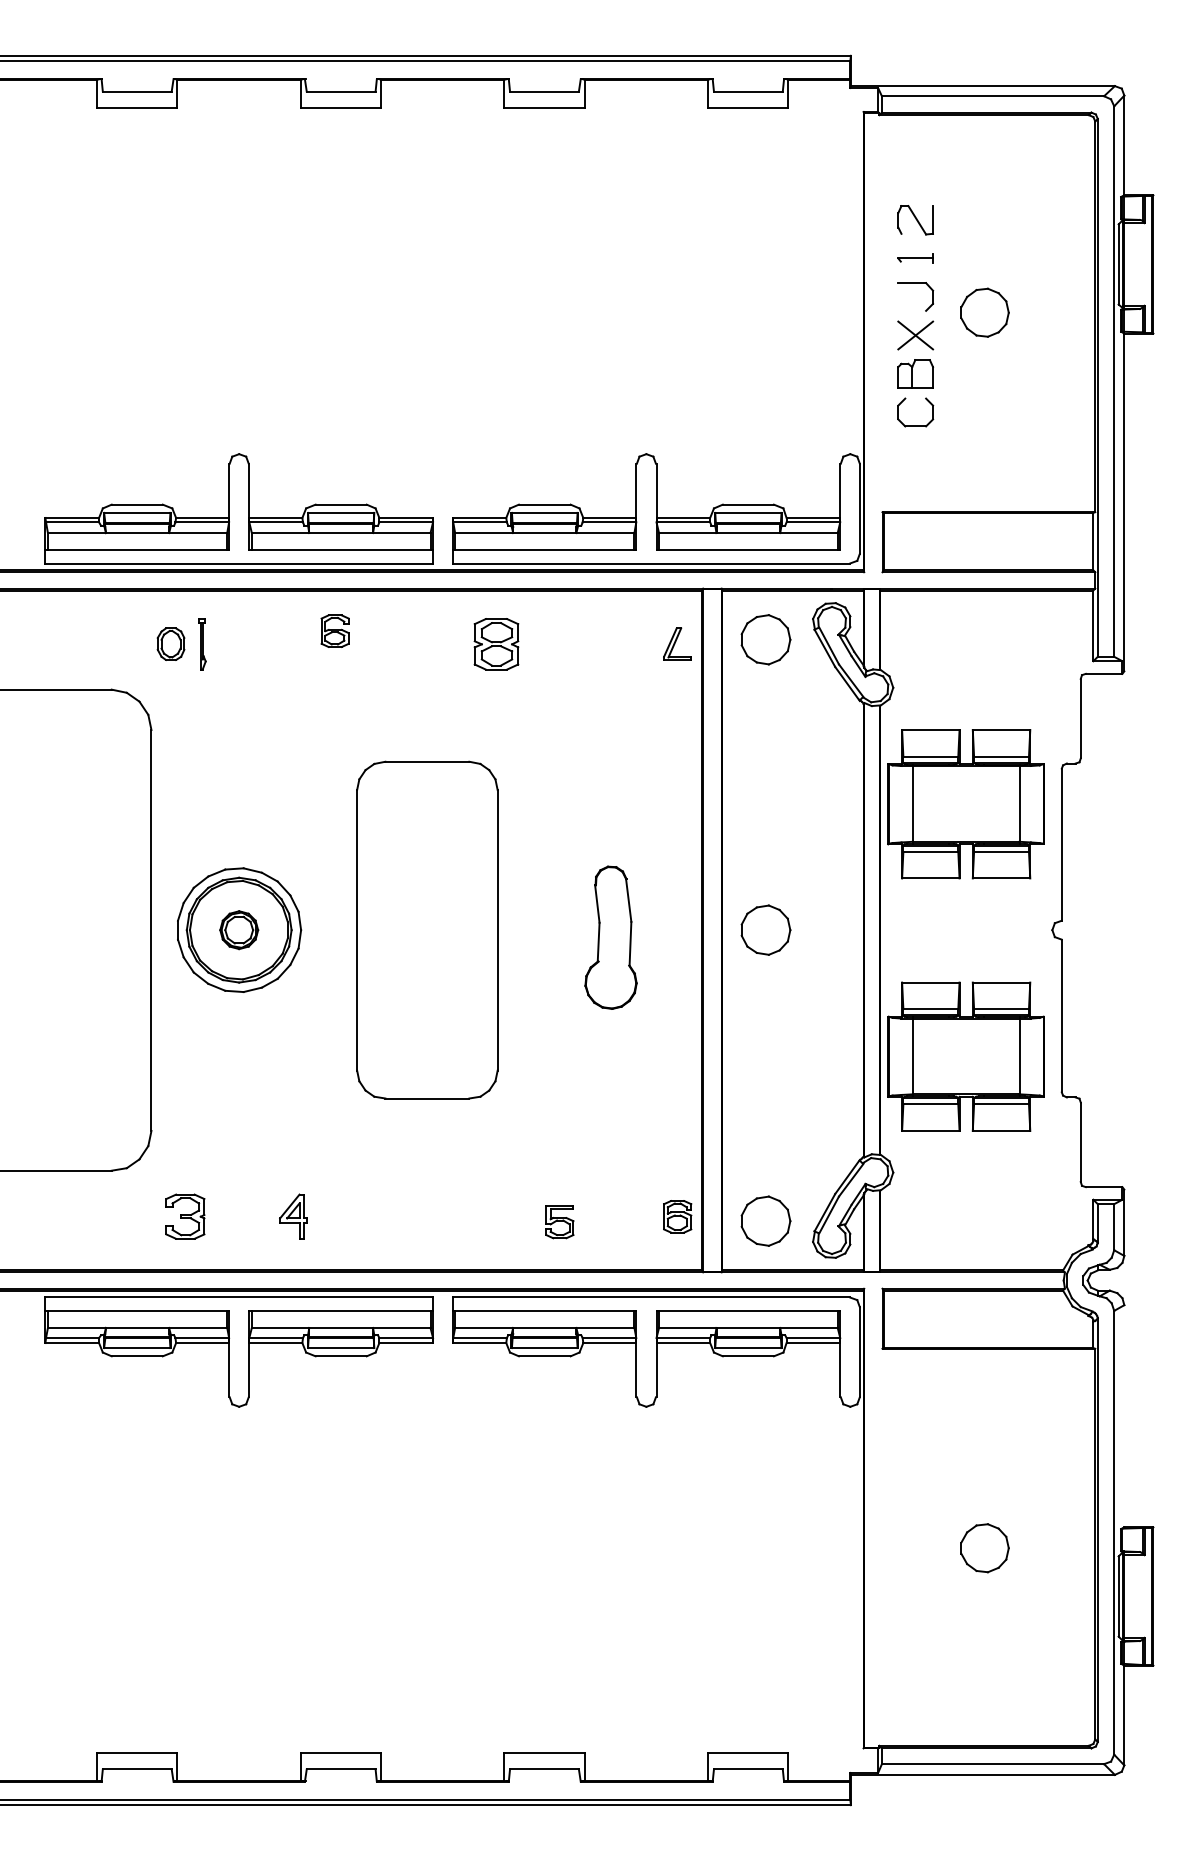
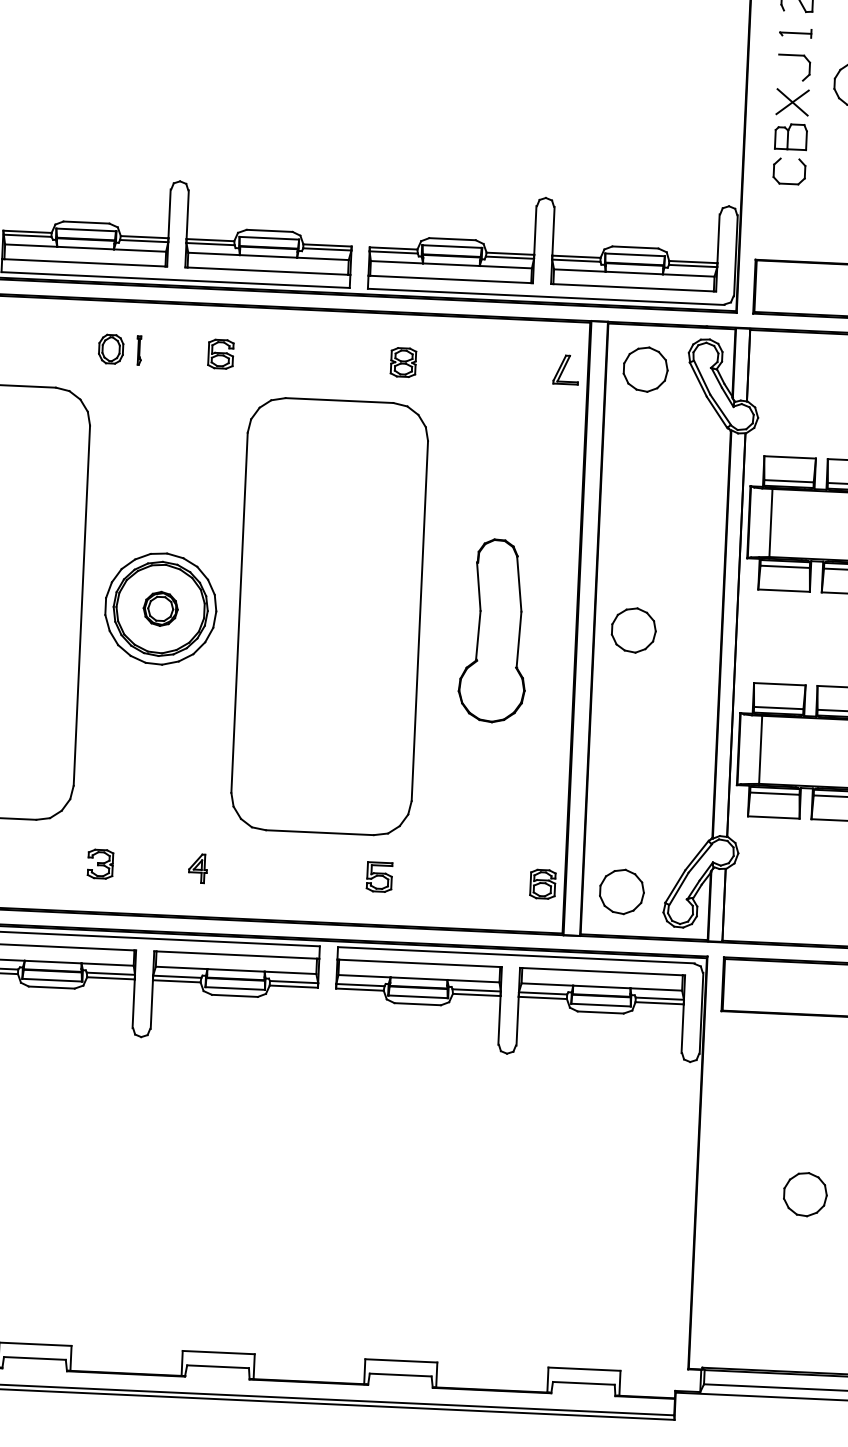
part: (334, 630) -> (220, 353), moved
part: (202, 643) -> (139, 349), size x0.62
part: (496, 643) -> (403, 361), size x0.62
part: (427, 929) -> (329, 616), size x1.43
part: (610, 937) -> (493, 630), size x1.43
part: (184, 1216) -> (99, 863), size x0.71
part: (293, 1216) -> (197, 868), size x0.71
part: (559, 1222) -> (379, 877), moved

